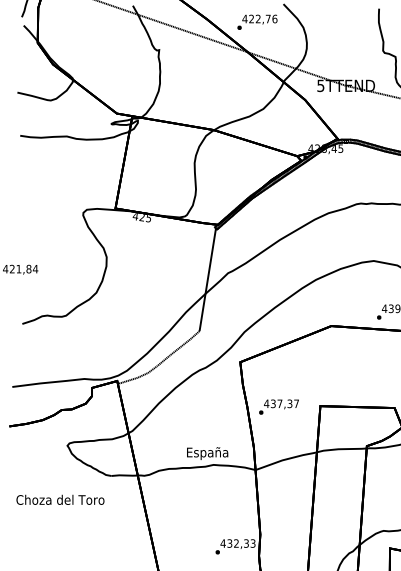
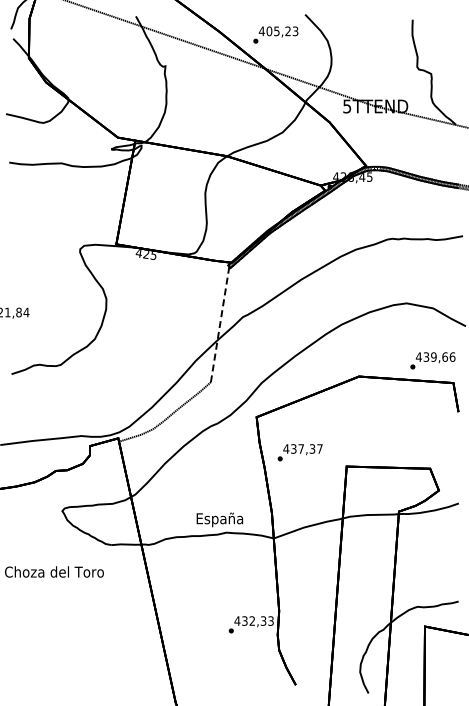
text: (263, 19) -> (282, 31), 422,76 -> 405,23
line: (208, 279) -> (220, 324), solid -> dashed
text: (278, 406) -> (299, 452), moved

